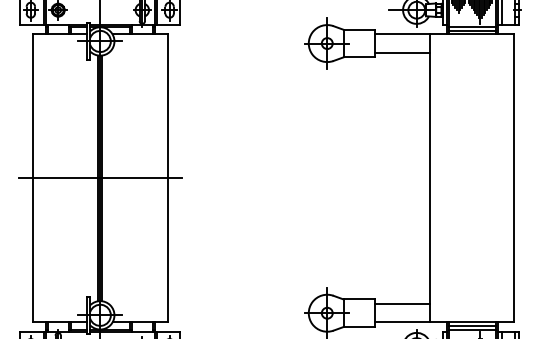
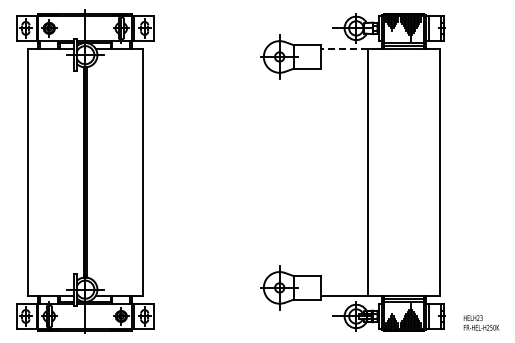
line: (402, 34) -> (344, 49), solid -> dashed
line: (401, 52) -> (343, 64), removed
line: (100, 178) -> (85, 172), removed
line: (401, 303) -> (343, 279), removed

